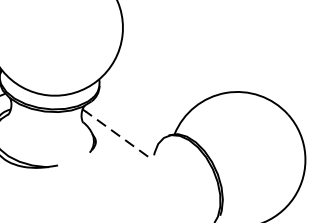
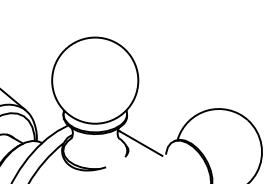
line: (115, 133) -> (140, 143), dashed -> solid

